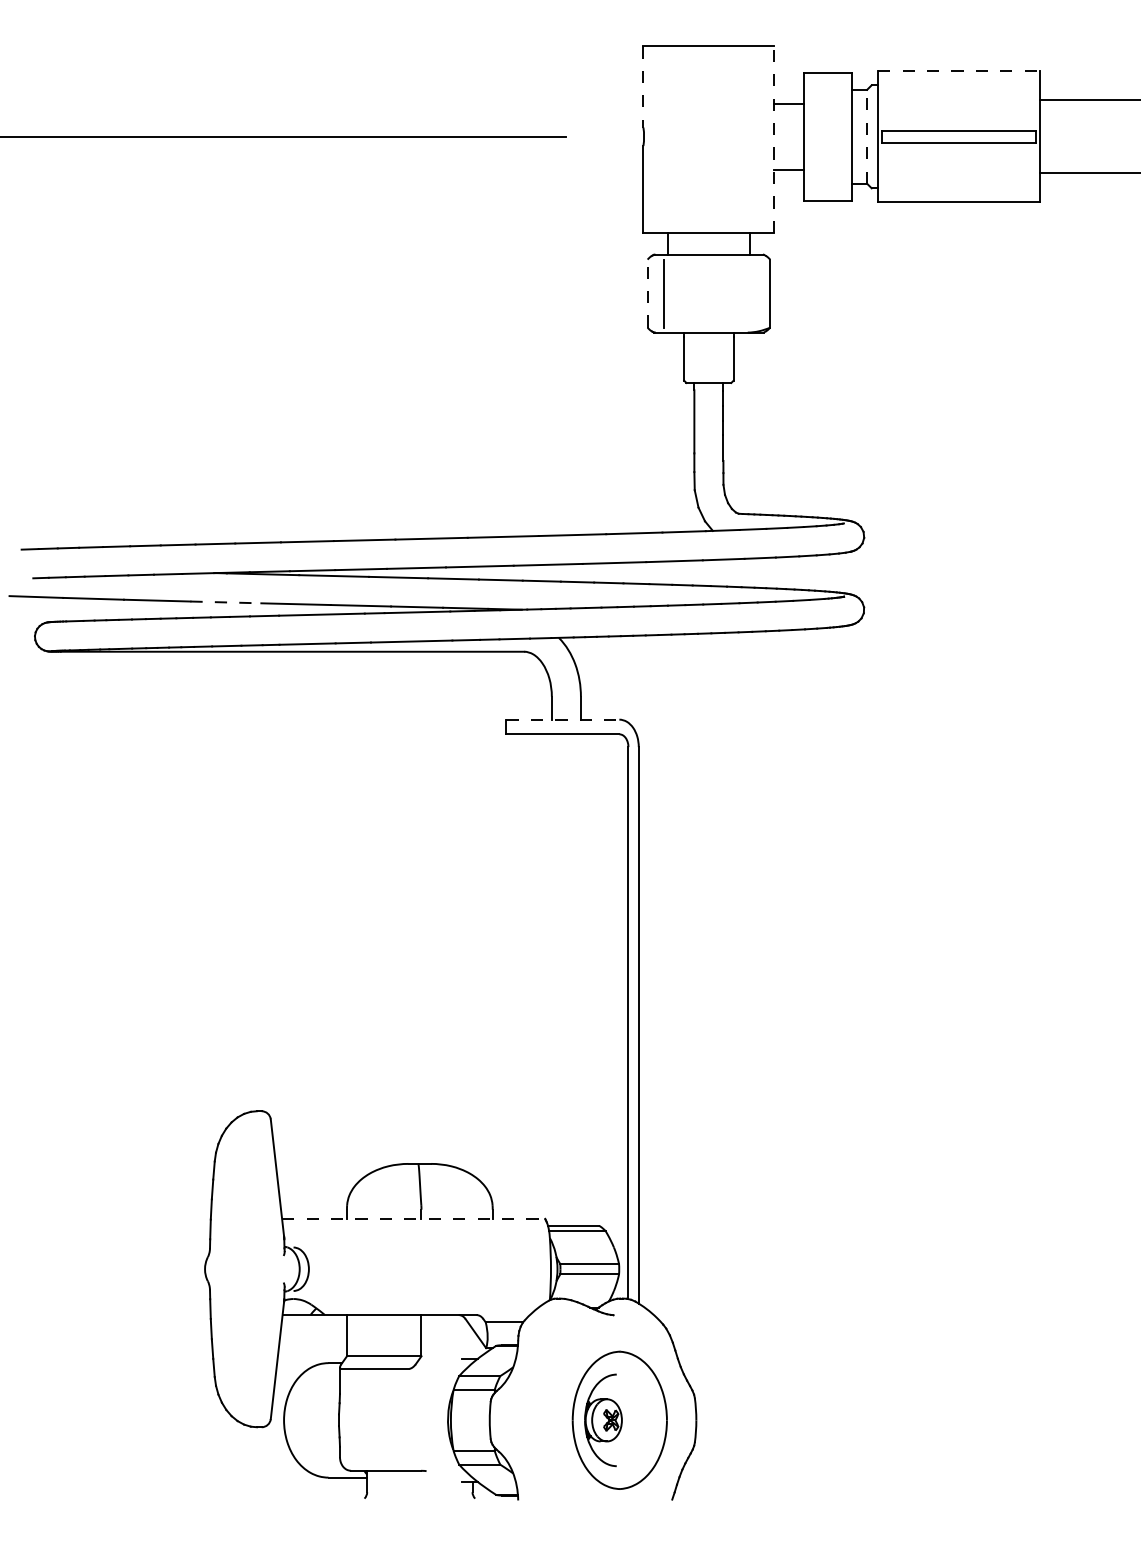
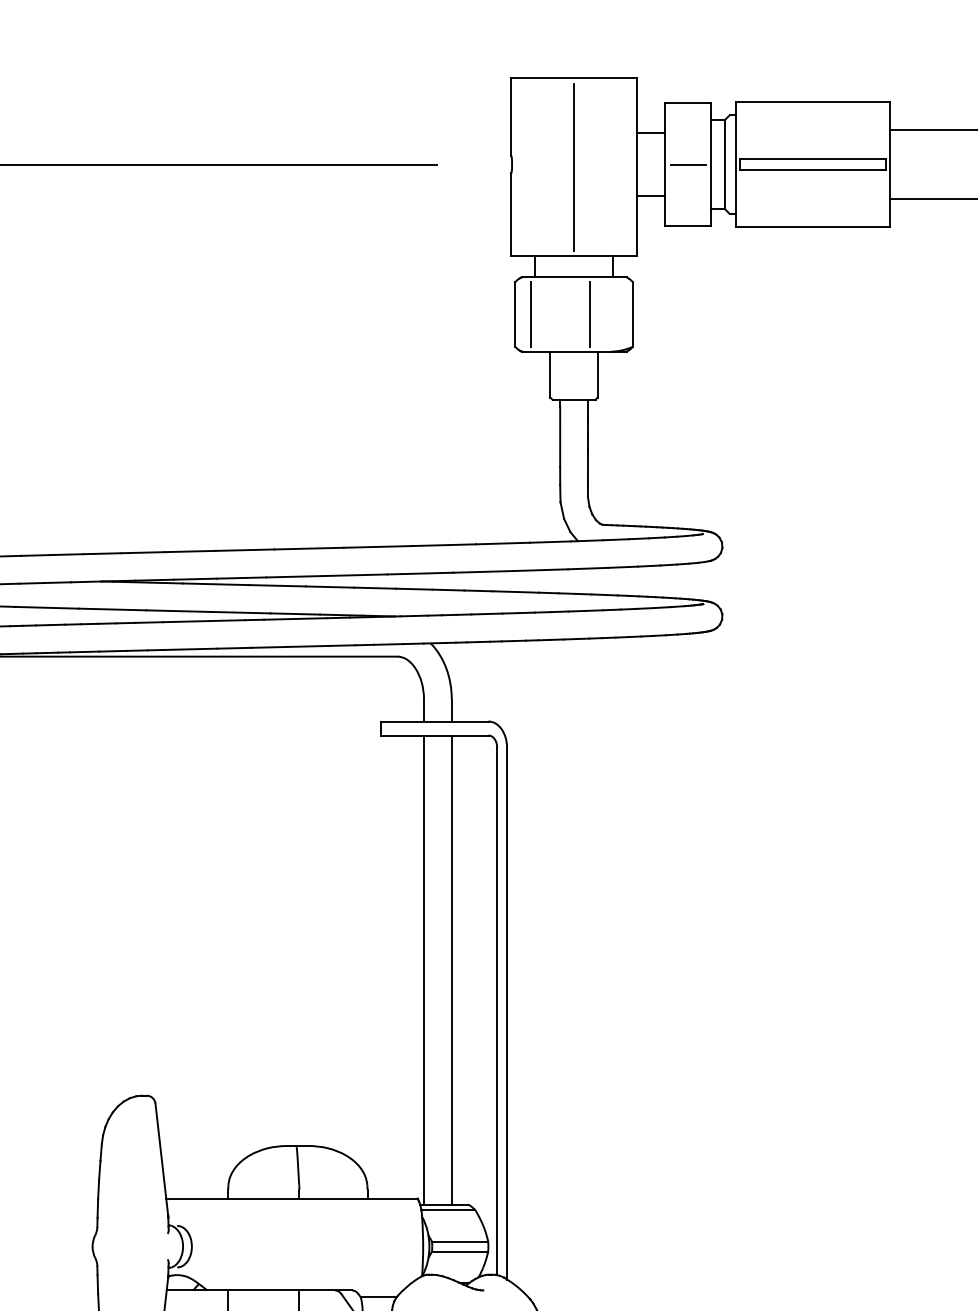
line: (958, 71) -> (812, 102), dashed -> solid
line: (643, 86) -> (511, 116), dashed -> solid
line: (827, 136) -> (687, 164), added
line: (867, 136) -> (725, 164), dashed -> solid
line: (708, 139) -> (573, 167), added
line: (774, 139) -> (636, 167), dashed -> solid
line: (647, 293) -> (515, 314), dashed -> solid
line: (725, 293) -> (589, 314), added
line: (226, 602) -> (113, 609), dashed -> solid
line: (563, 719) -> (435, 721), dashed -> solid
line: (551, 979) -> (423, 969), added
line: (580, 979) -> (451, 969), added
line: (413, 1218) -> (291, 1198), dashed -> solid

